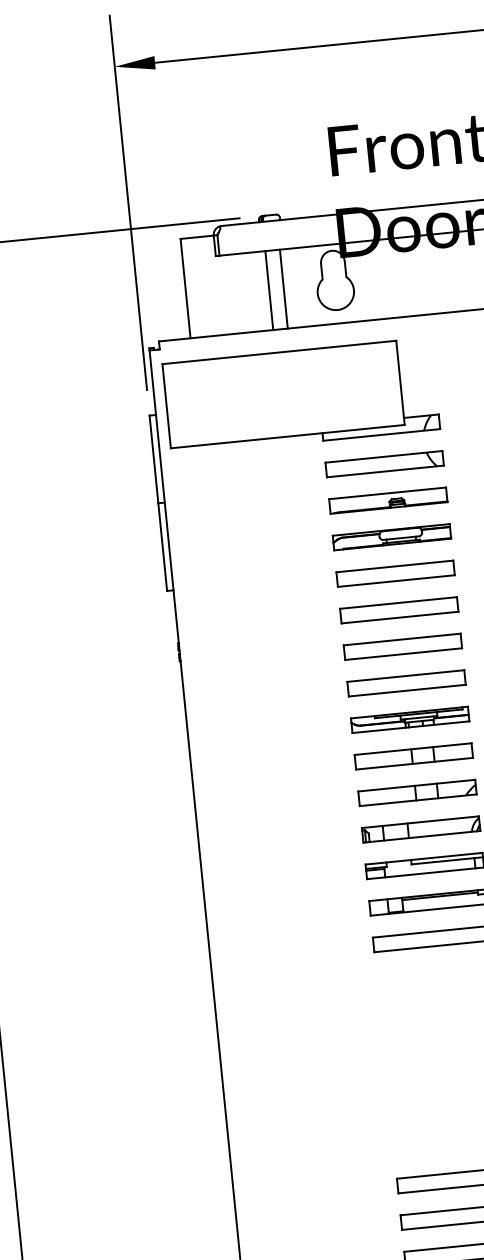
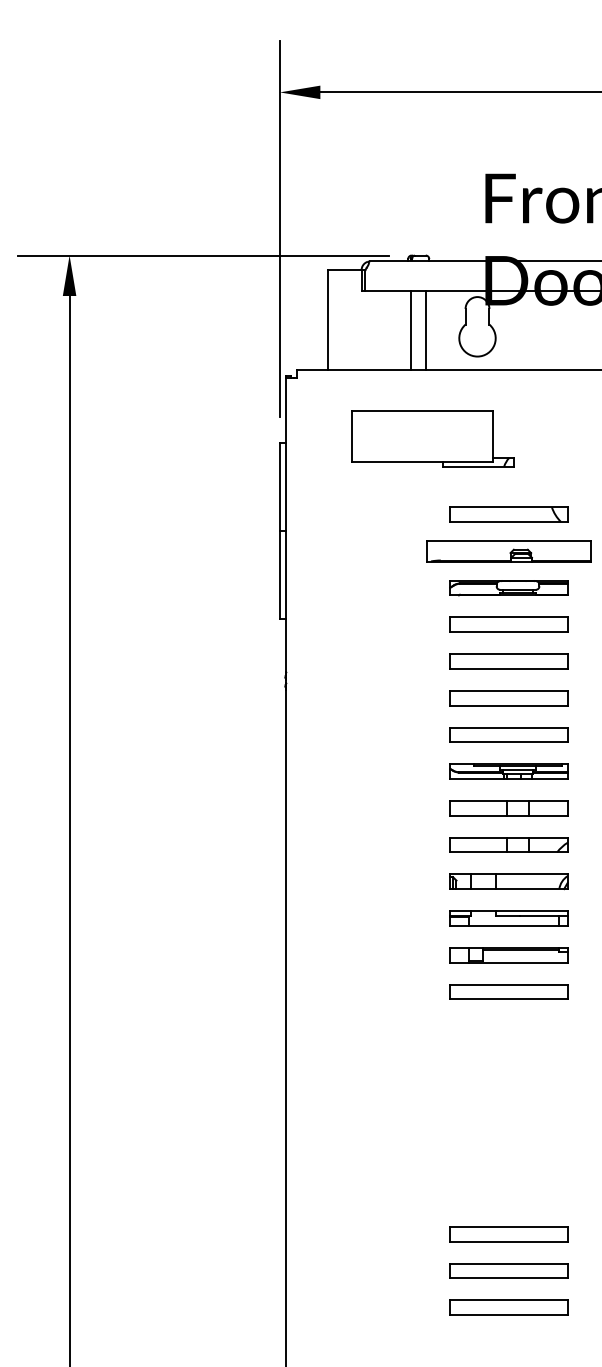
part: (301, 396) -> (432, 438), size x0.6
part: (387, 500) -> (508, 551), size x1.4

